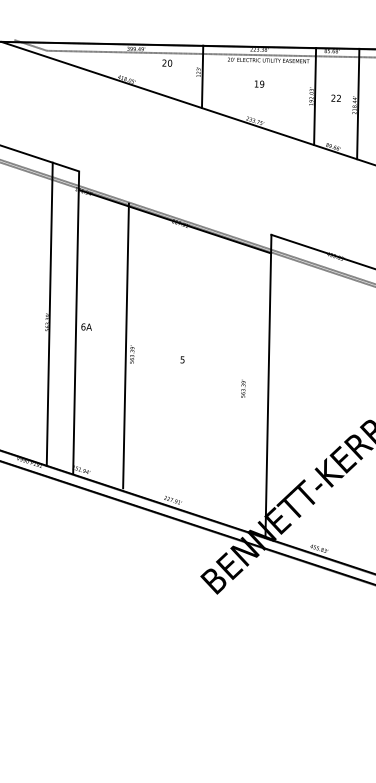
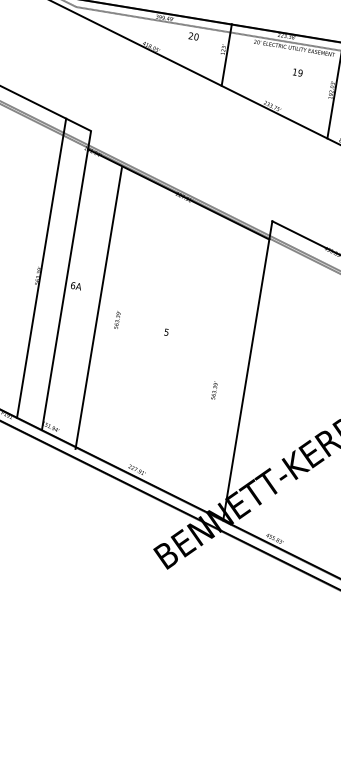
text: (259, 83) -> (297, 72), moved
line: (125, 345) -> (98, 307), moved
text: (243, 388) -> (214, 390), moved

